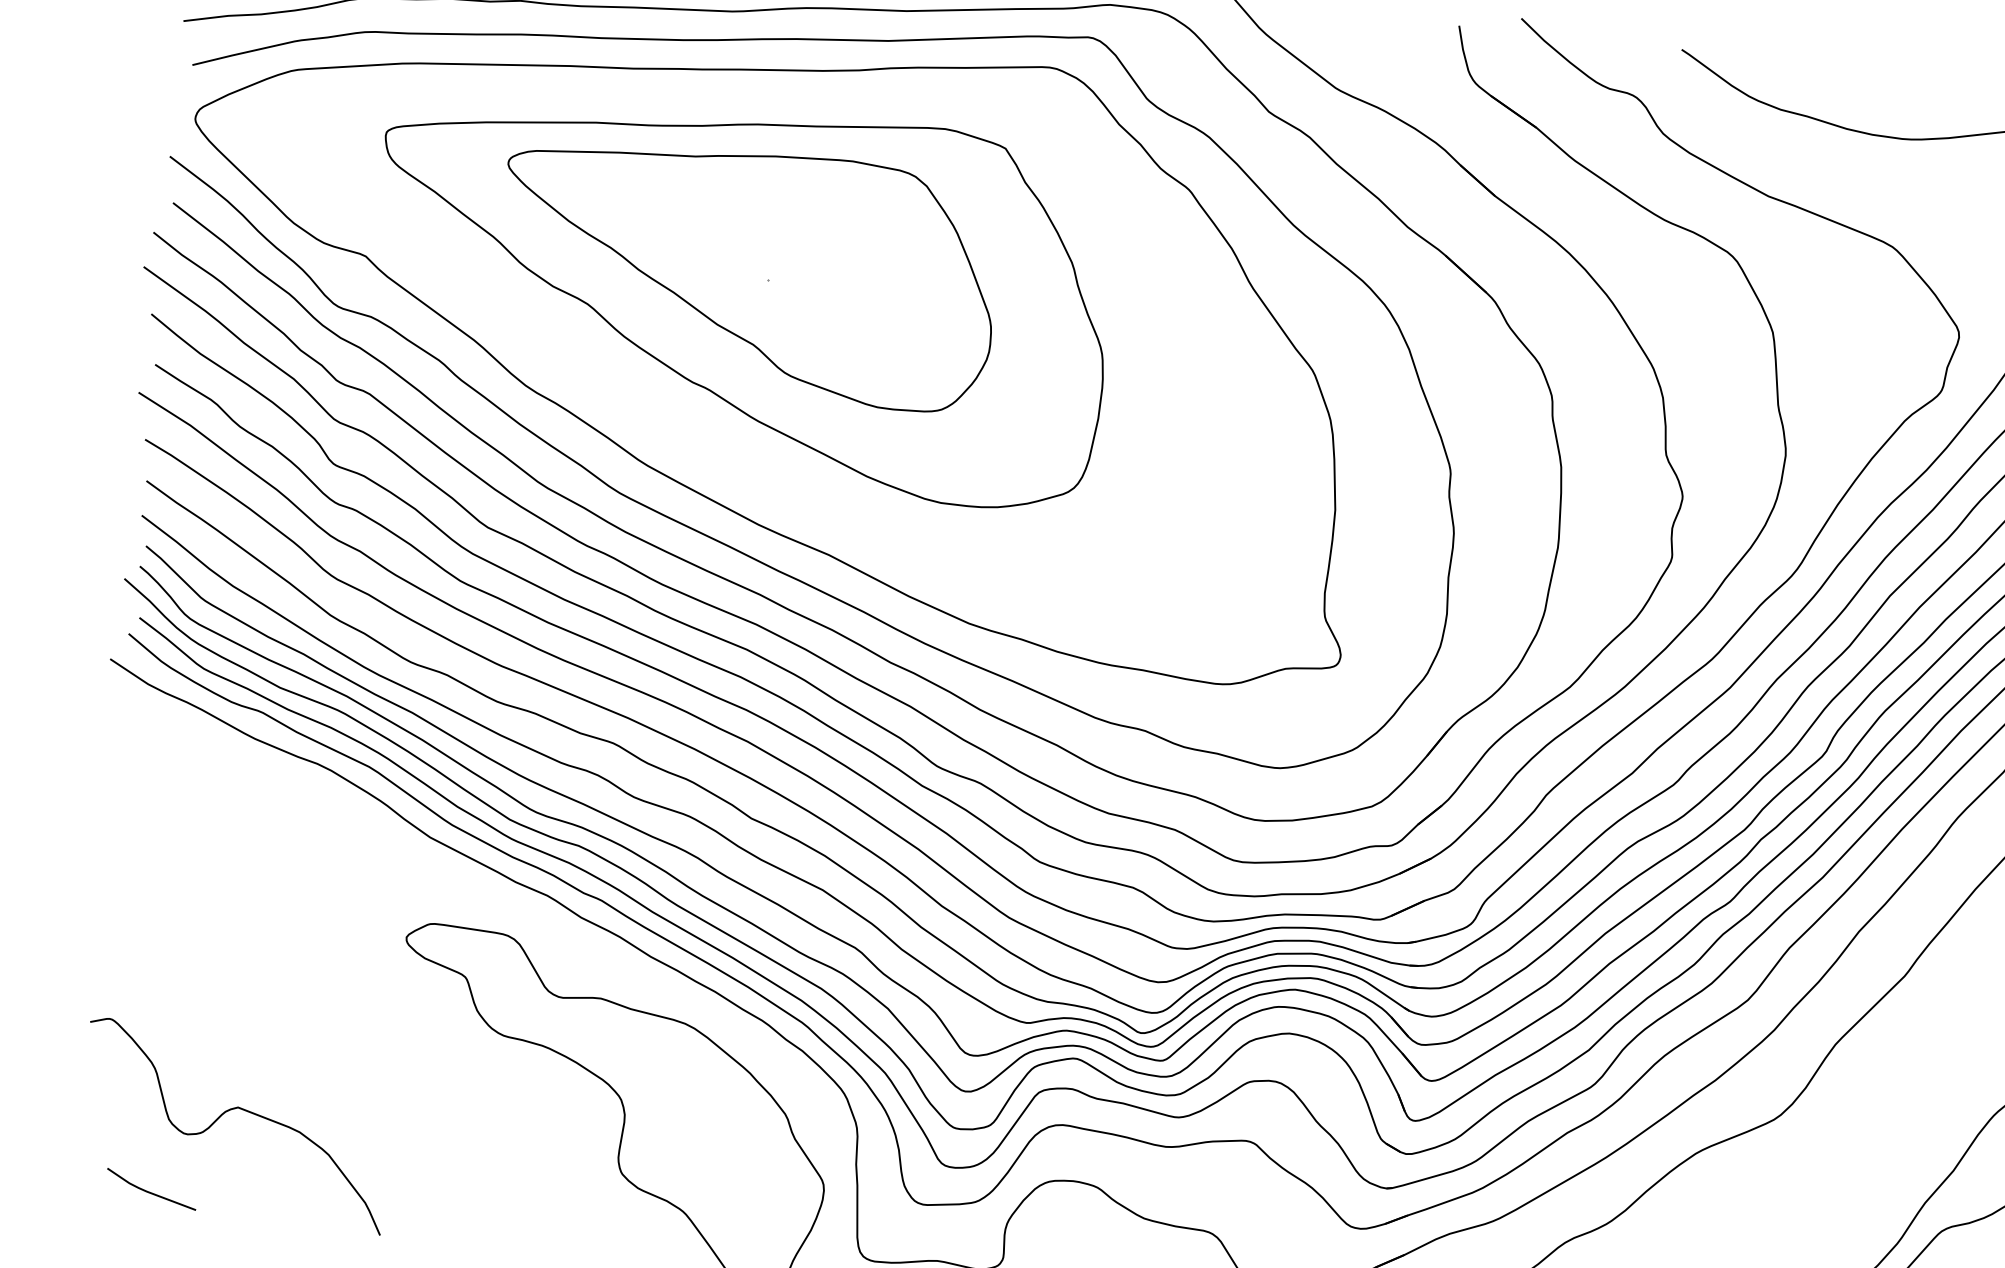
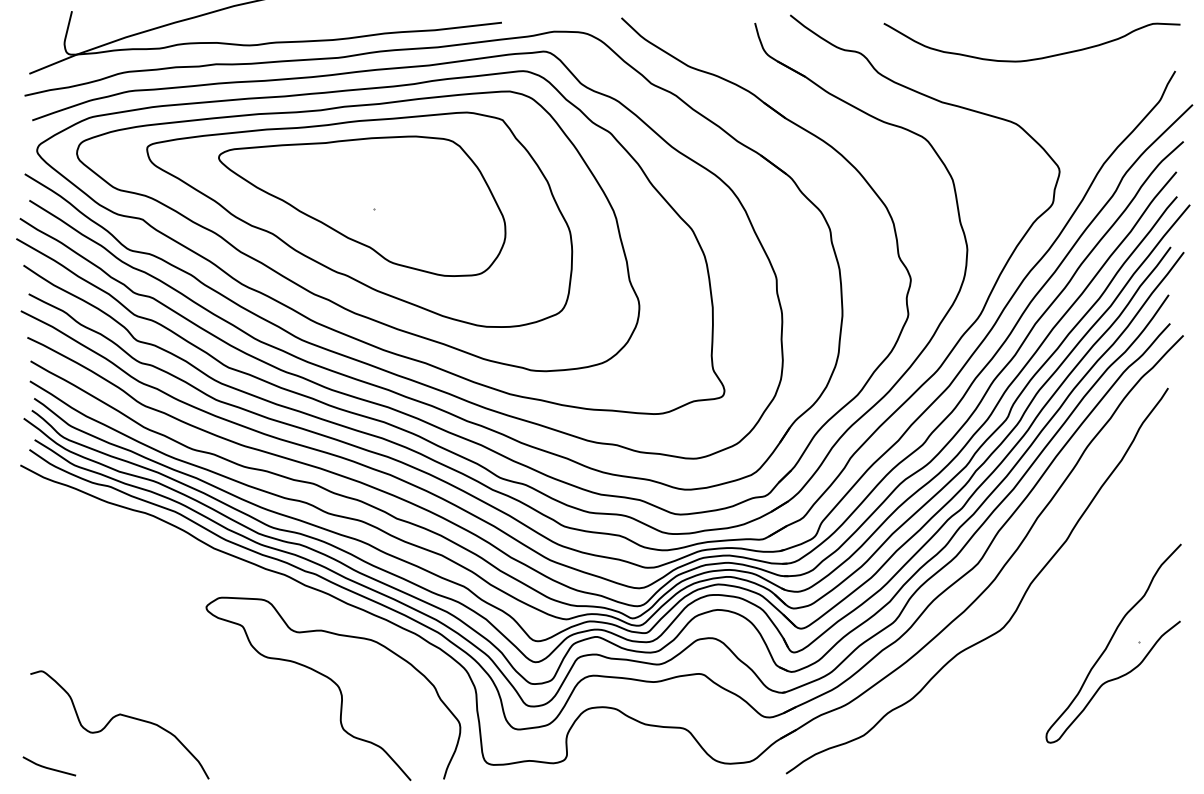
part: (736, 315) -> (358, 231), added
line: (151, 1191) -> (49, 767), moved

